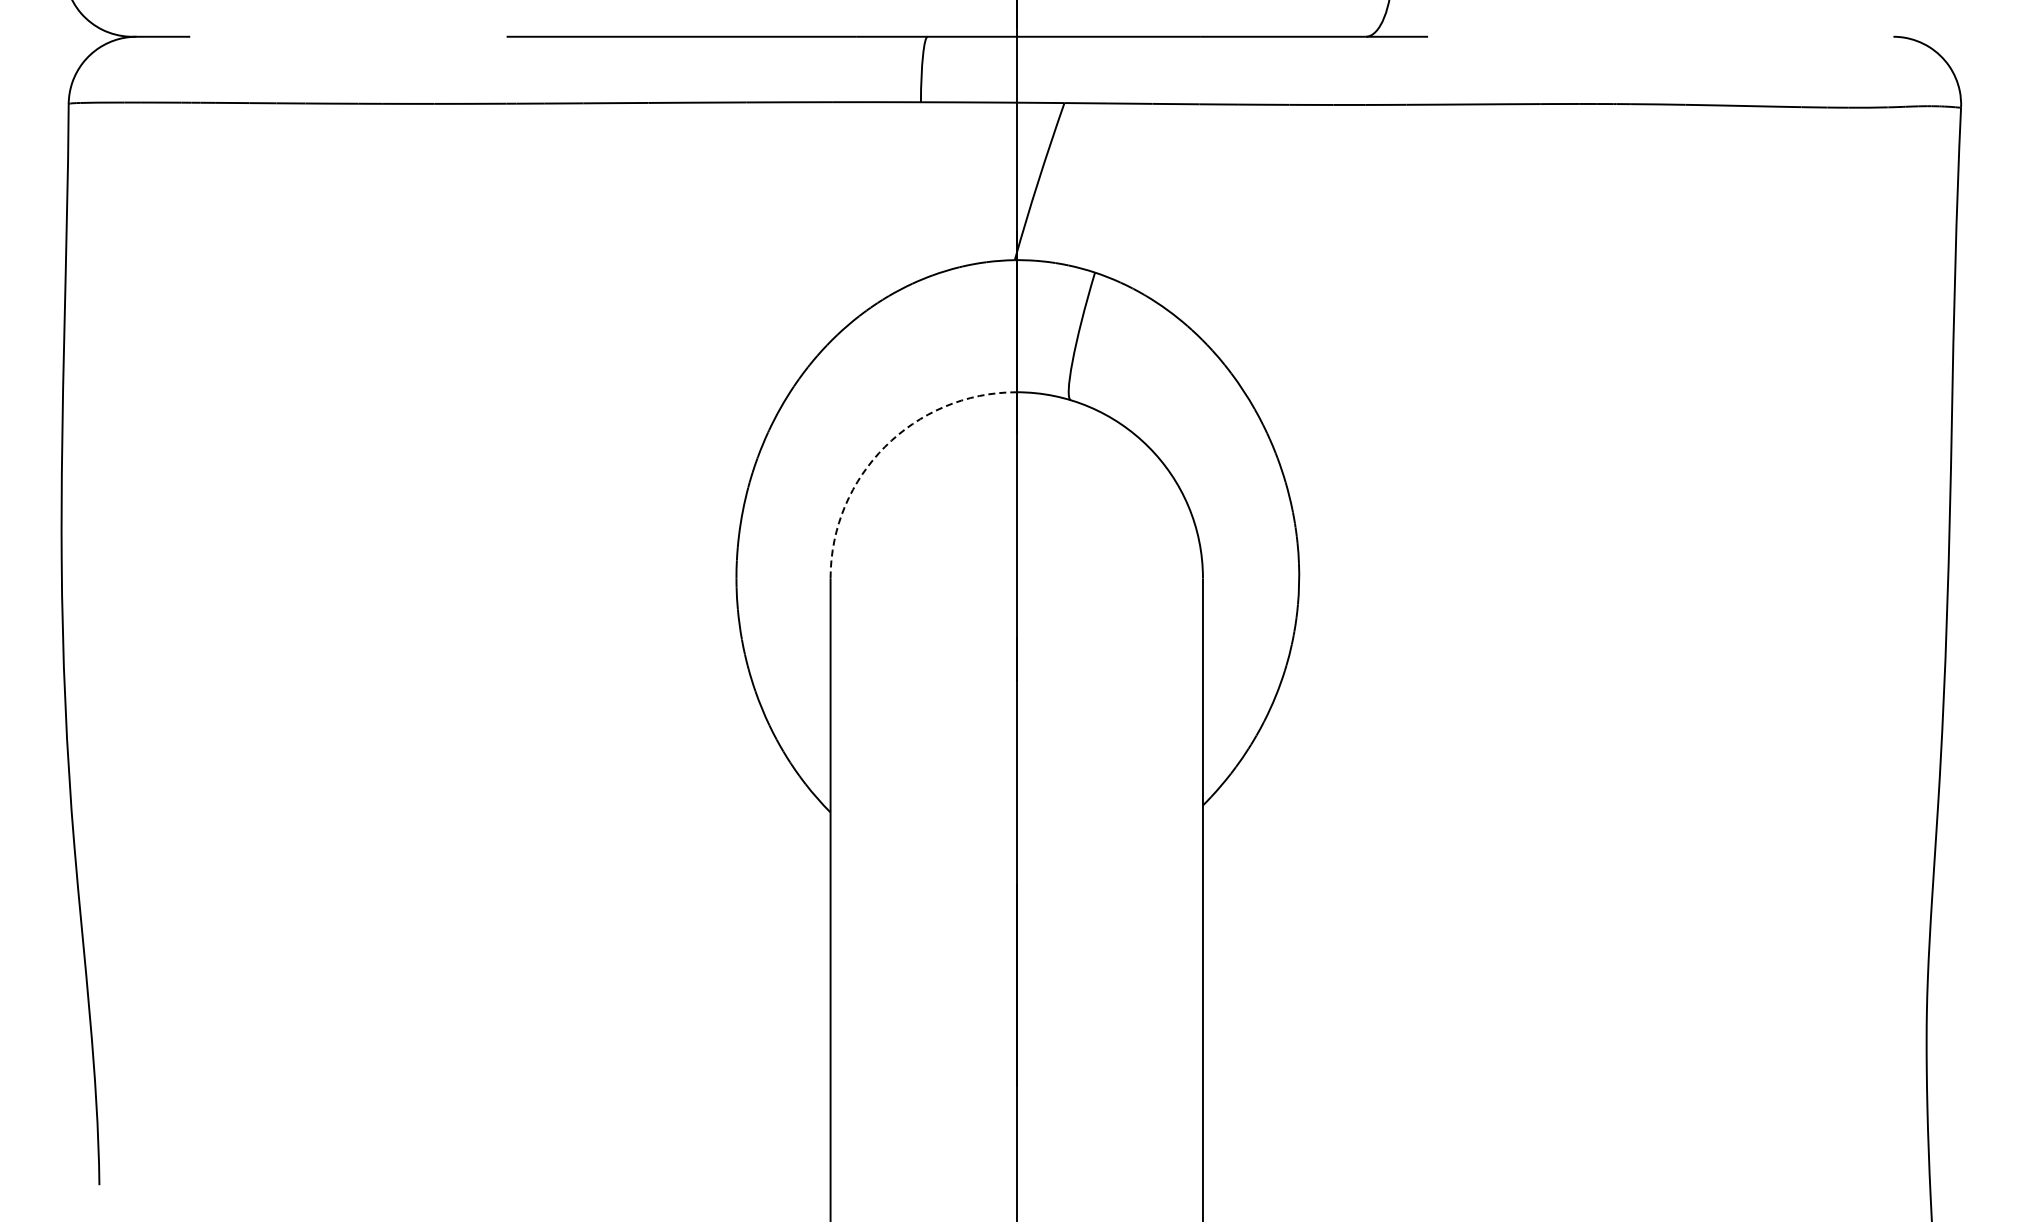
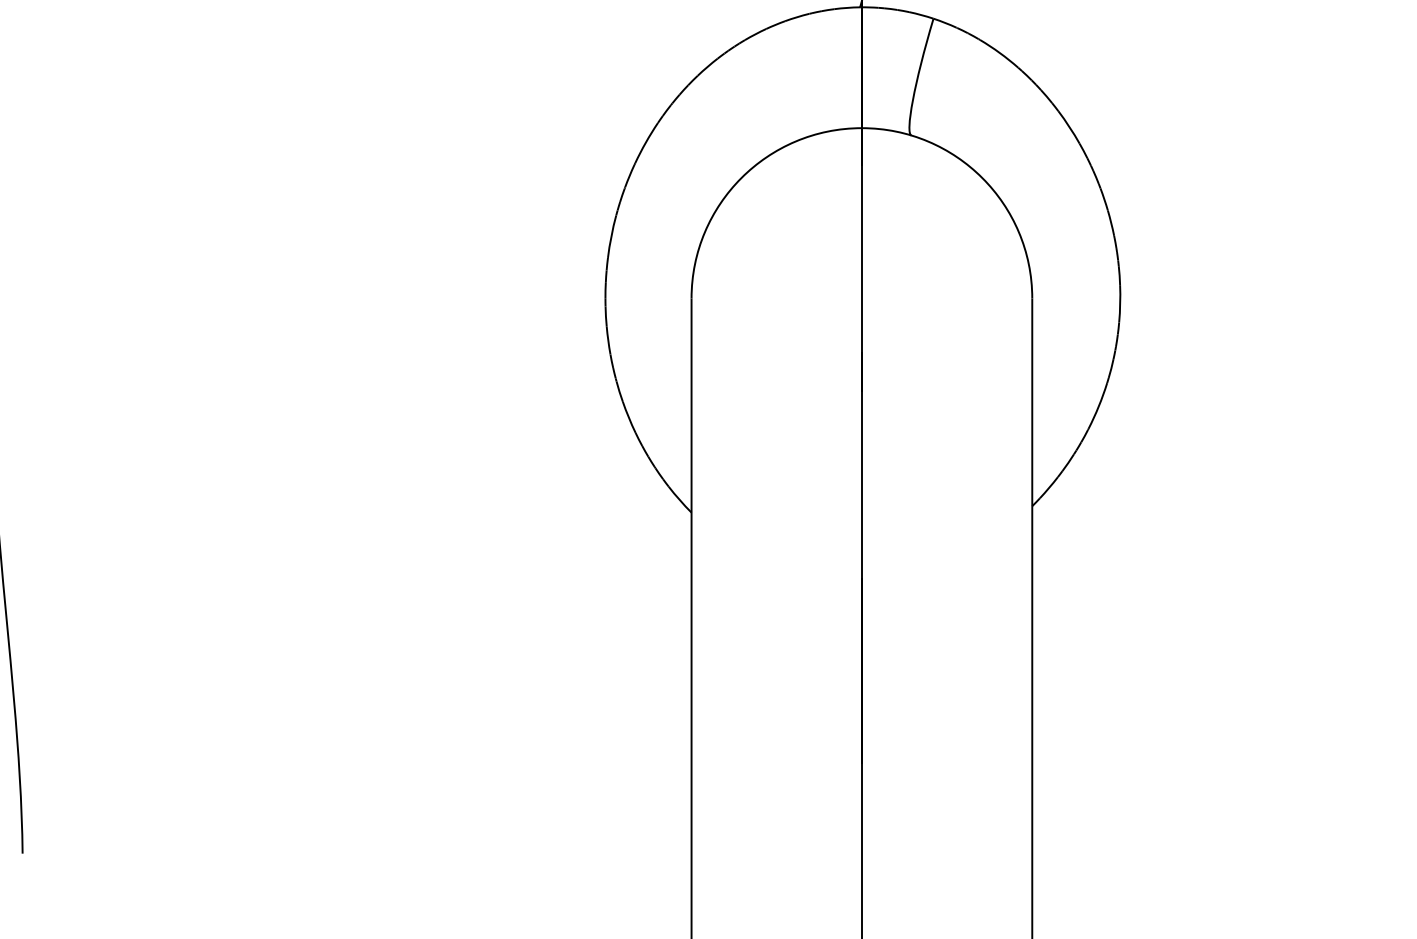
arc: (885, 446) -> (741, 177), dashed -> solid

